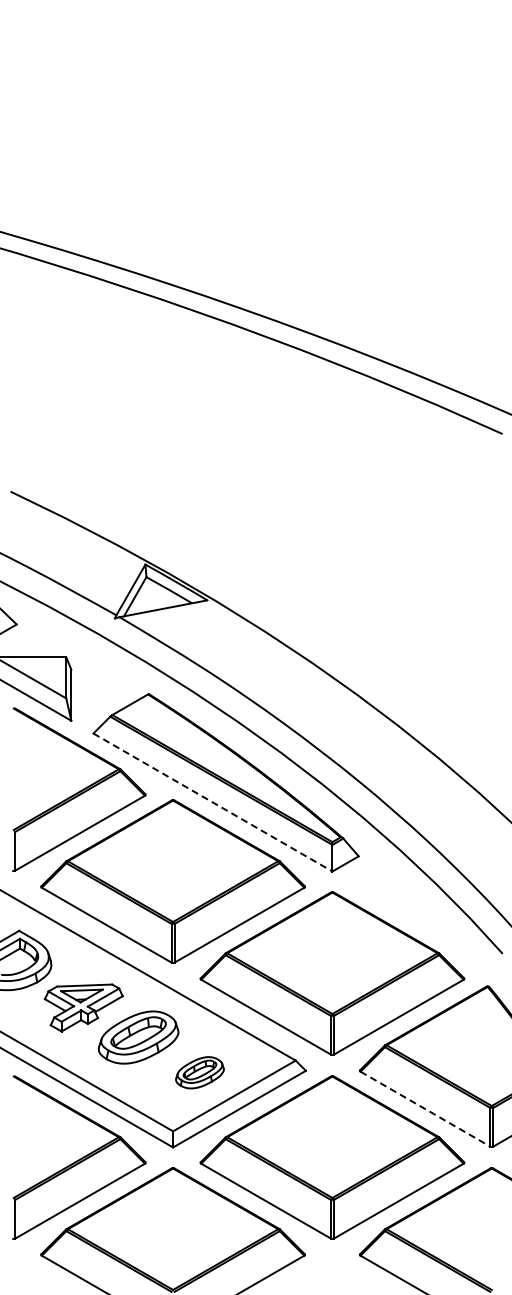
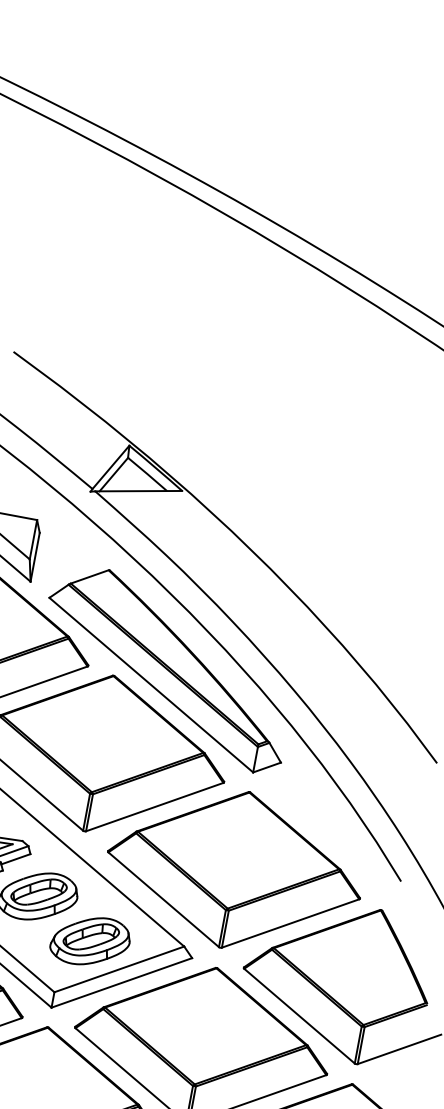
line: (212, 802) -> (150, 685), dashed -> solid
part: (199, 1072) -> (90, 940), size x1.67
line: (425, 1109) -> (299, 1016), dashed -> solid

